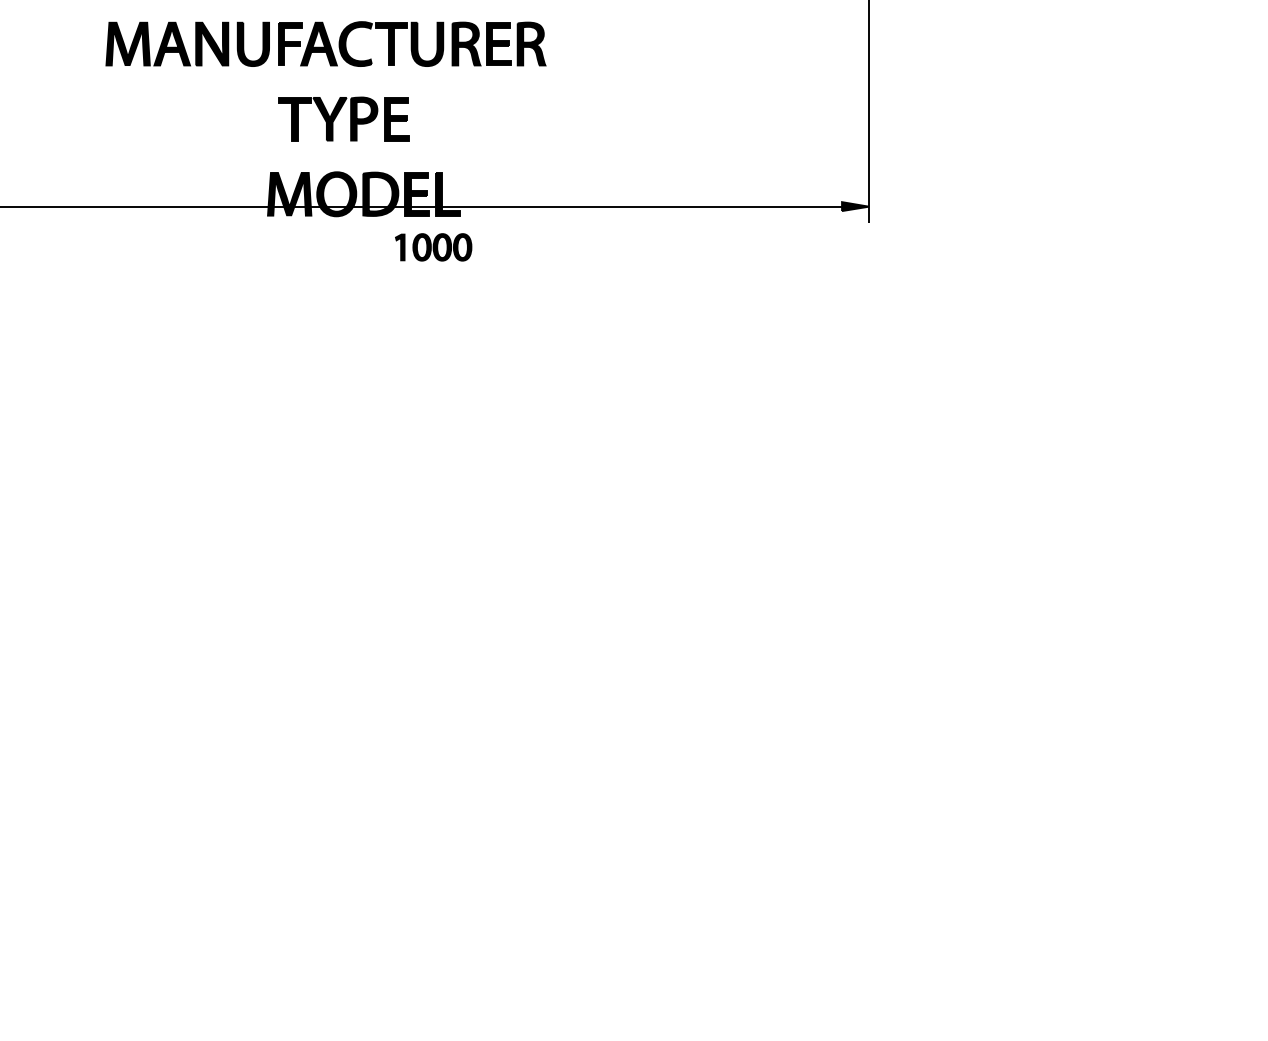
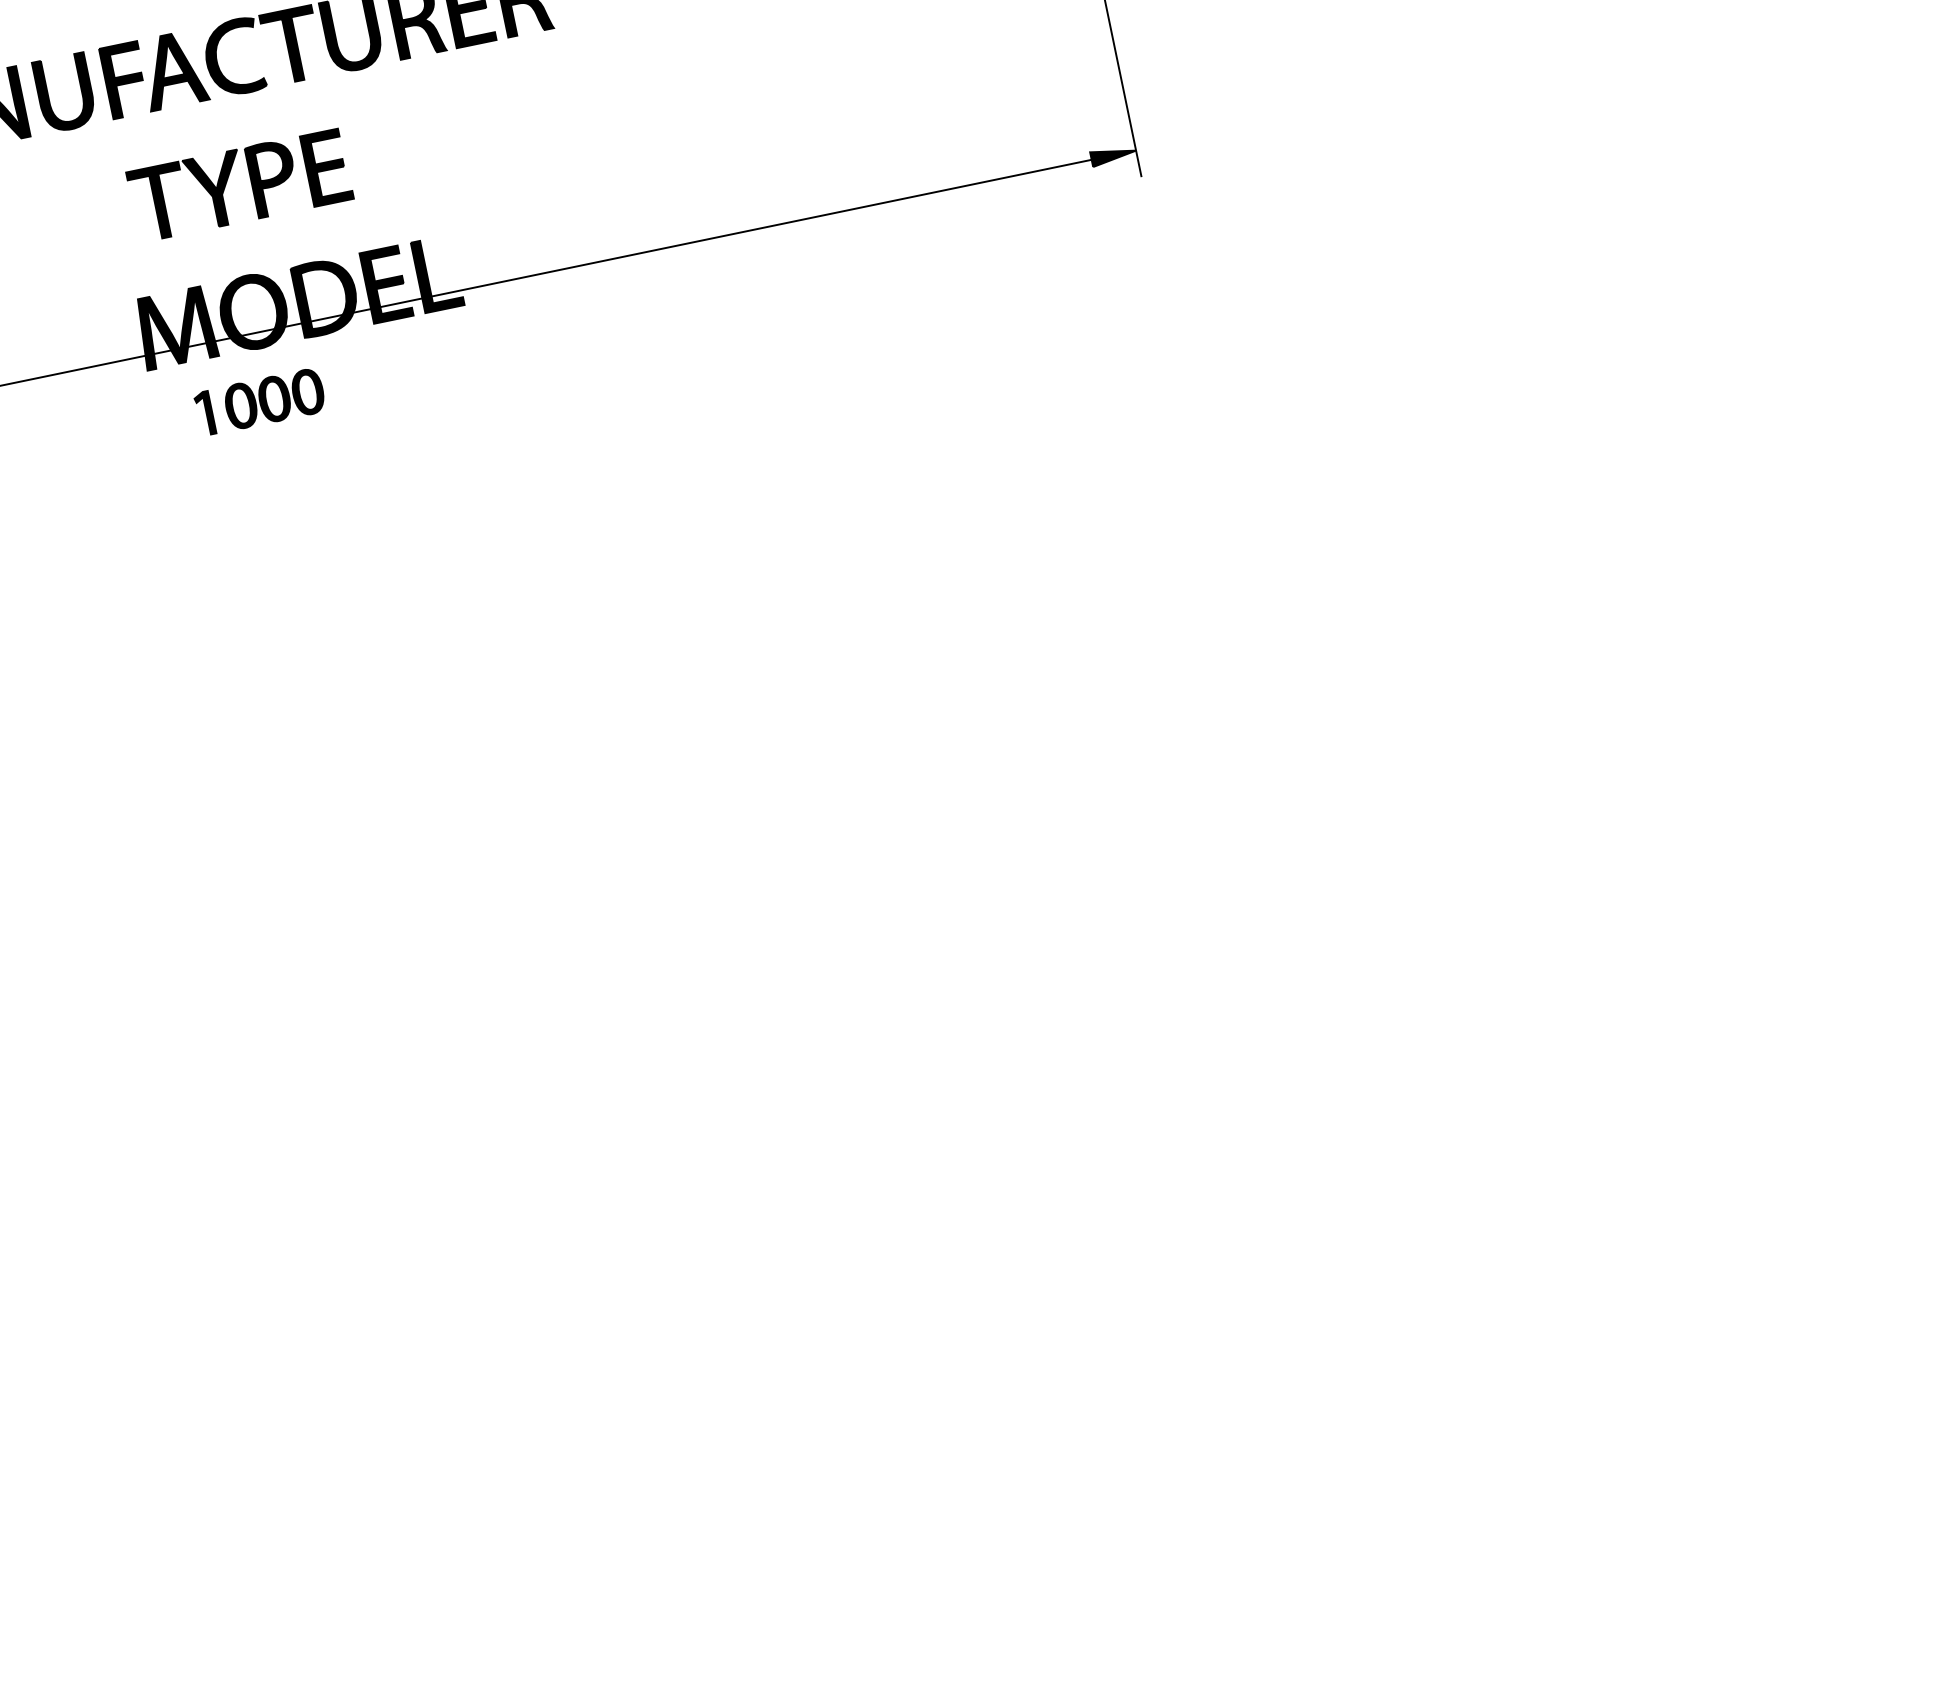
part: (433, 247) -> (259, 402), moved

